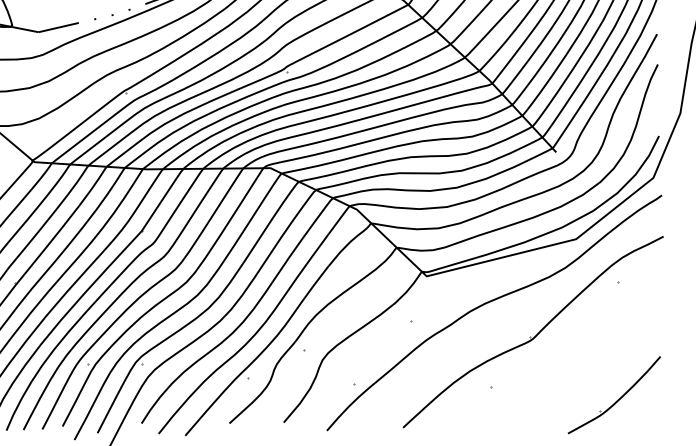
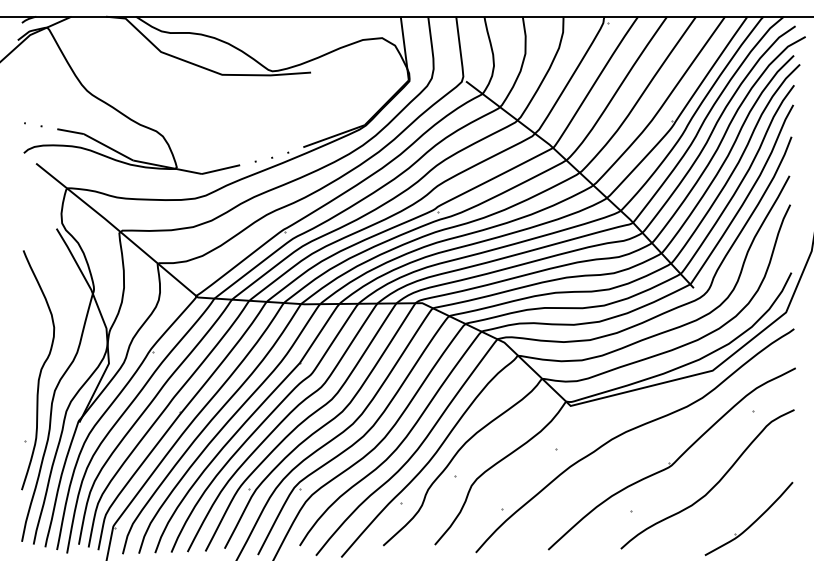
curve: (577, 360) -> (713, 485), added

